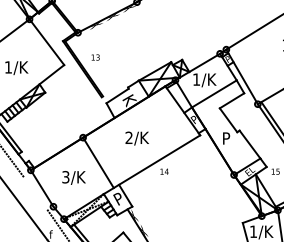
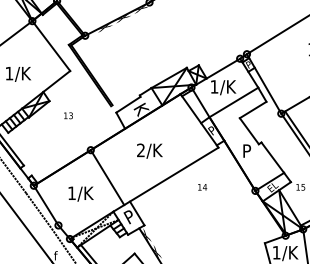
text: (95, 57) -> (68, 115), moved
text: (164, 171) -> (202, 187), moved
text: (65, 177) -> (71, 193), 3/K -> 1/K
line: (35, 193) -> (38, 210), added

